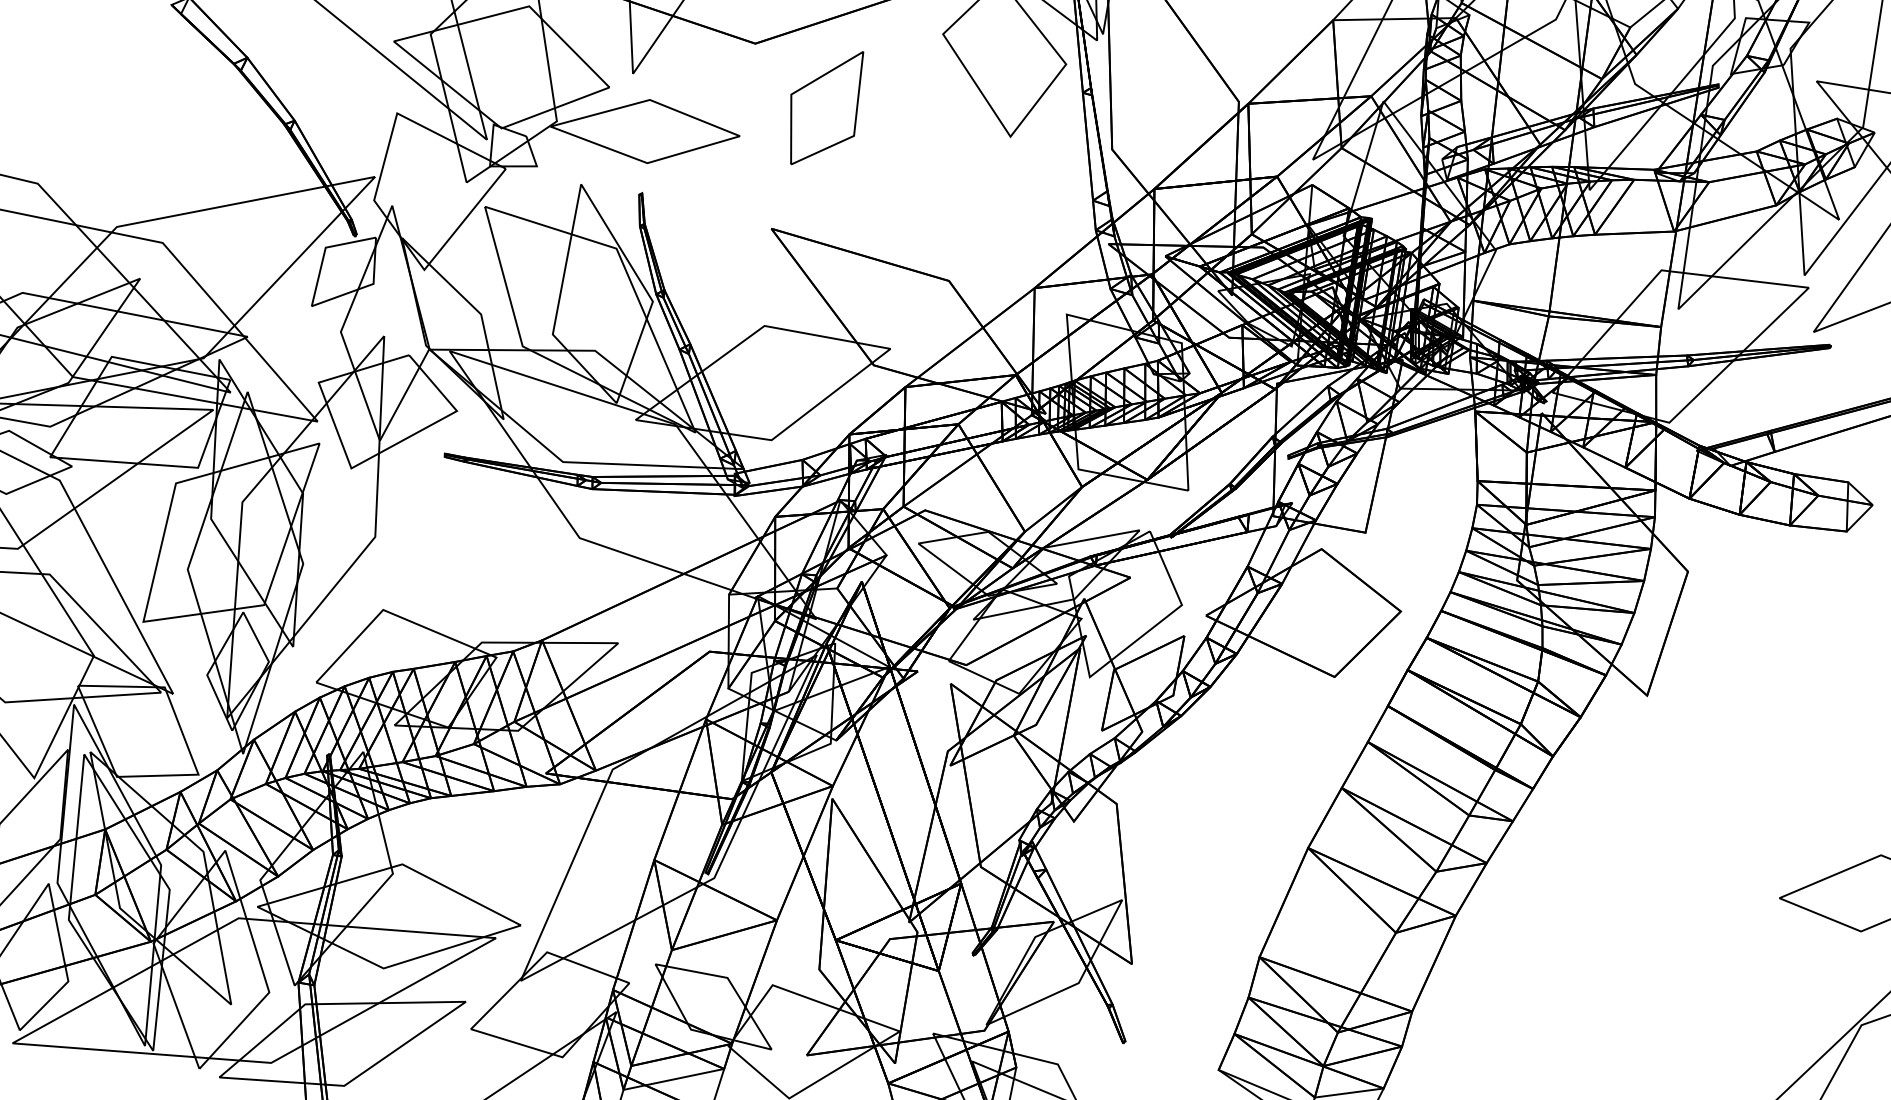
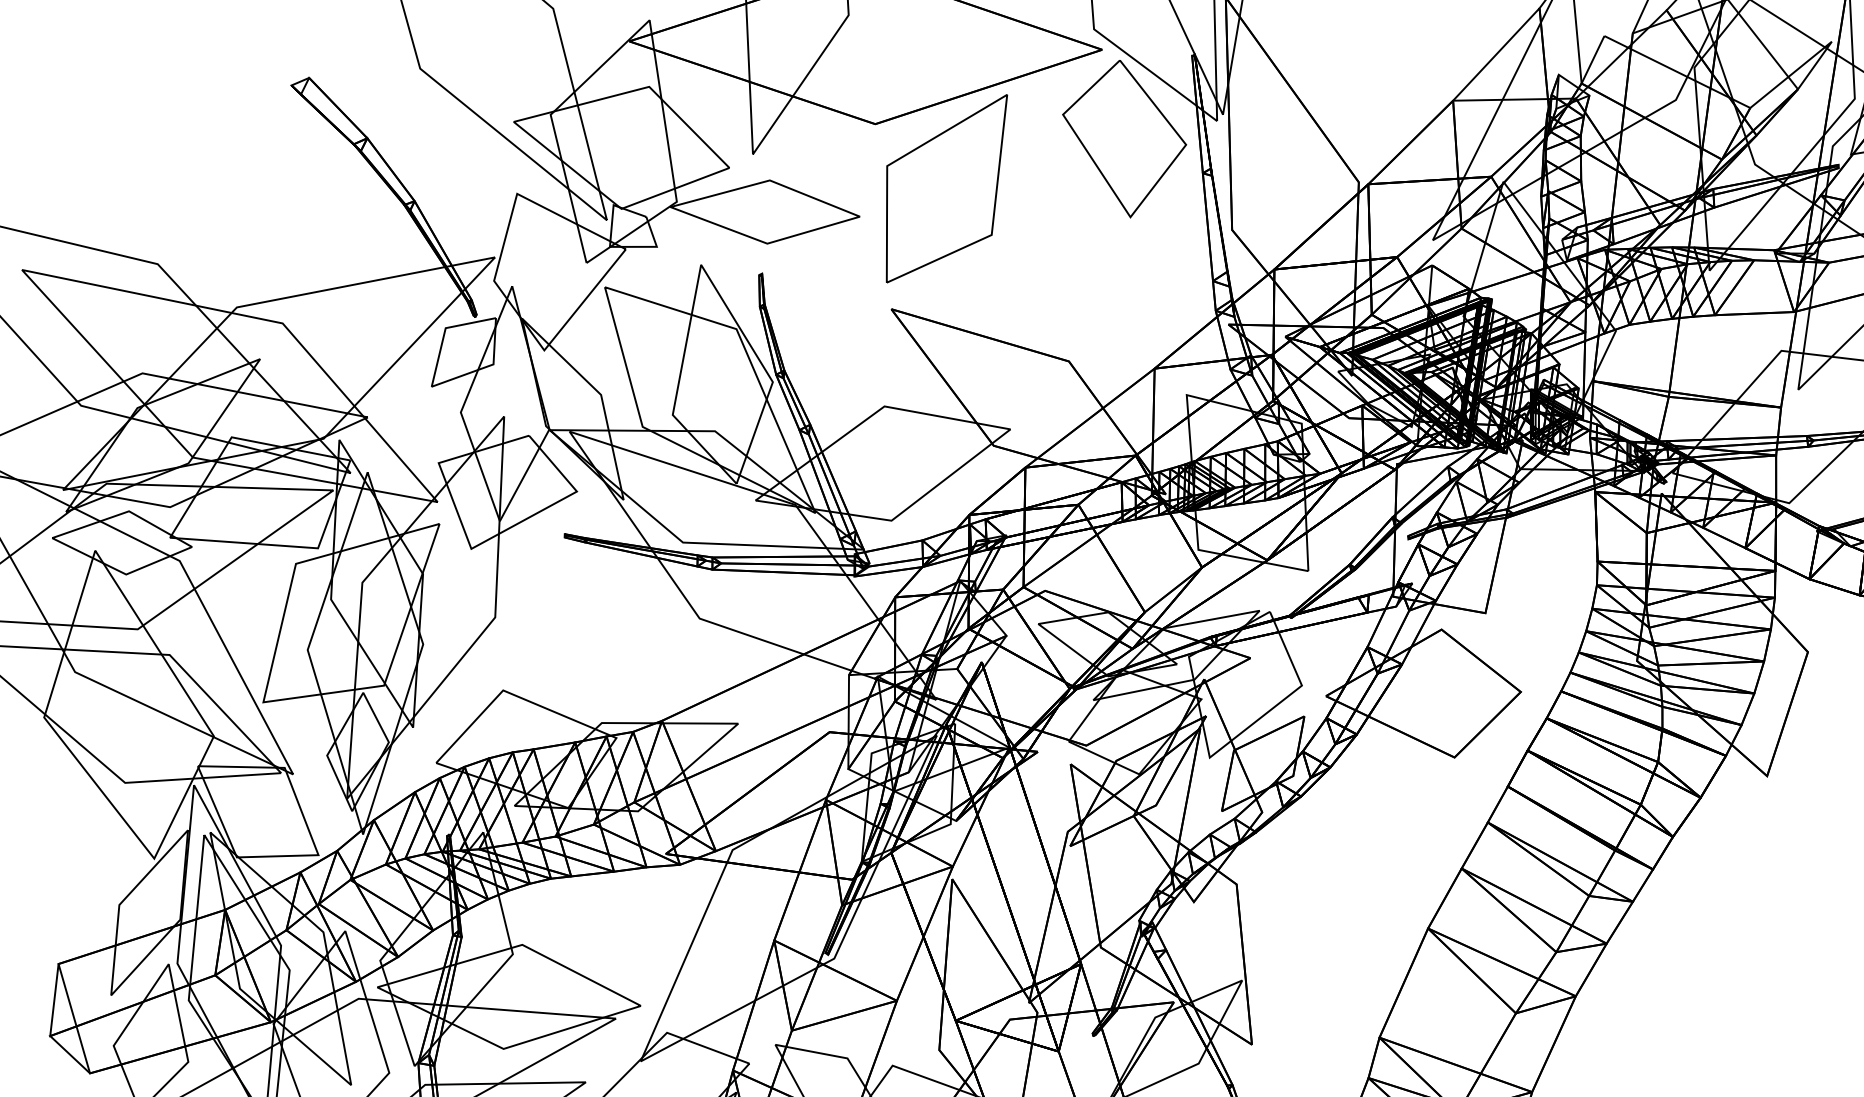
part: (827, 107) -> (947, 187), size x1.67

